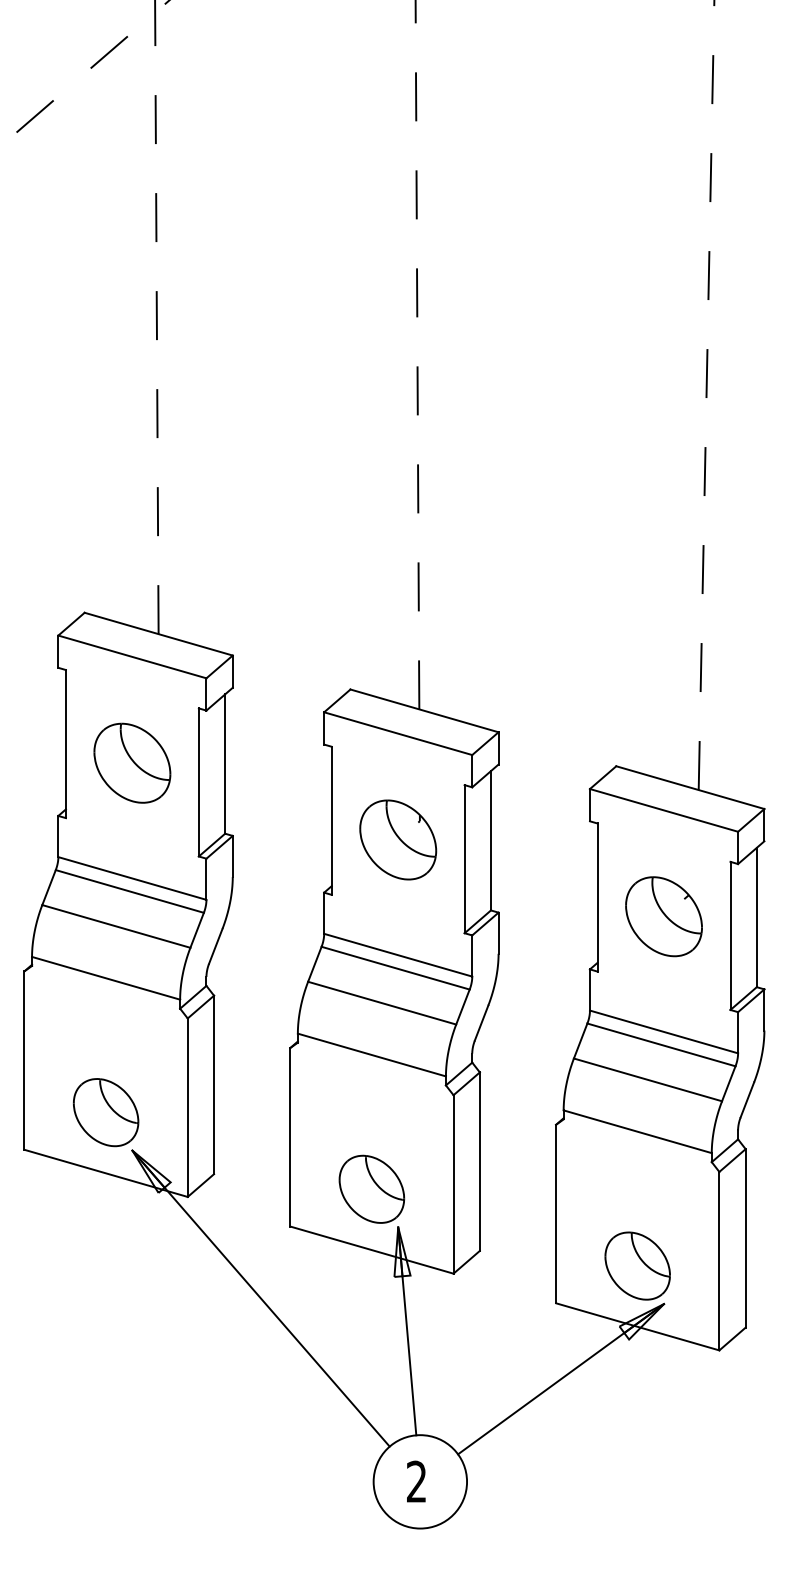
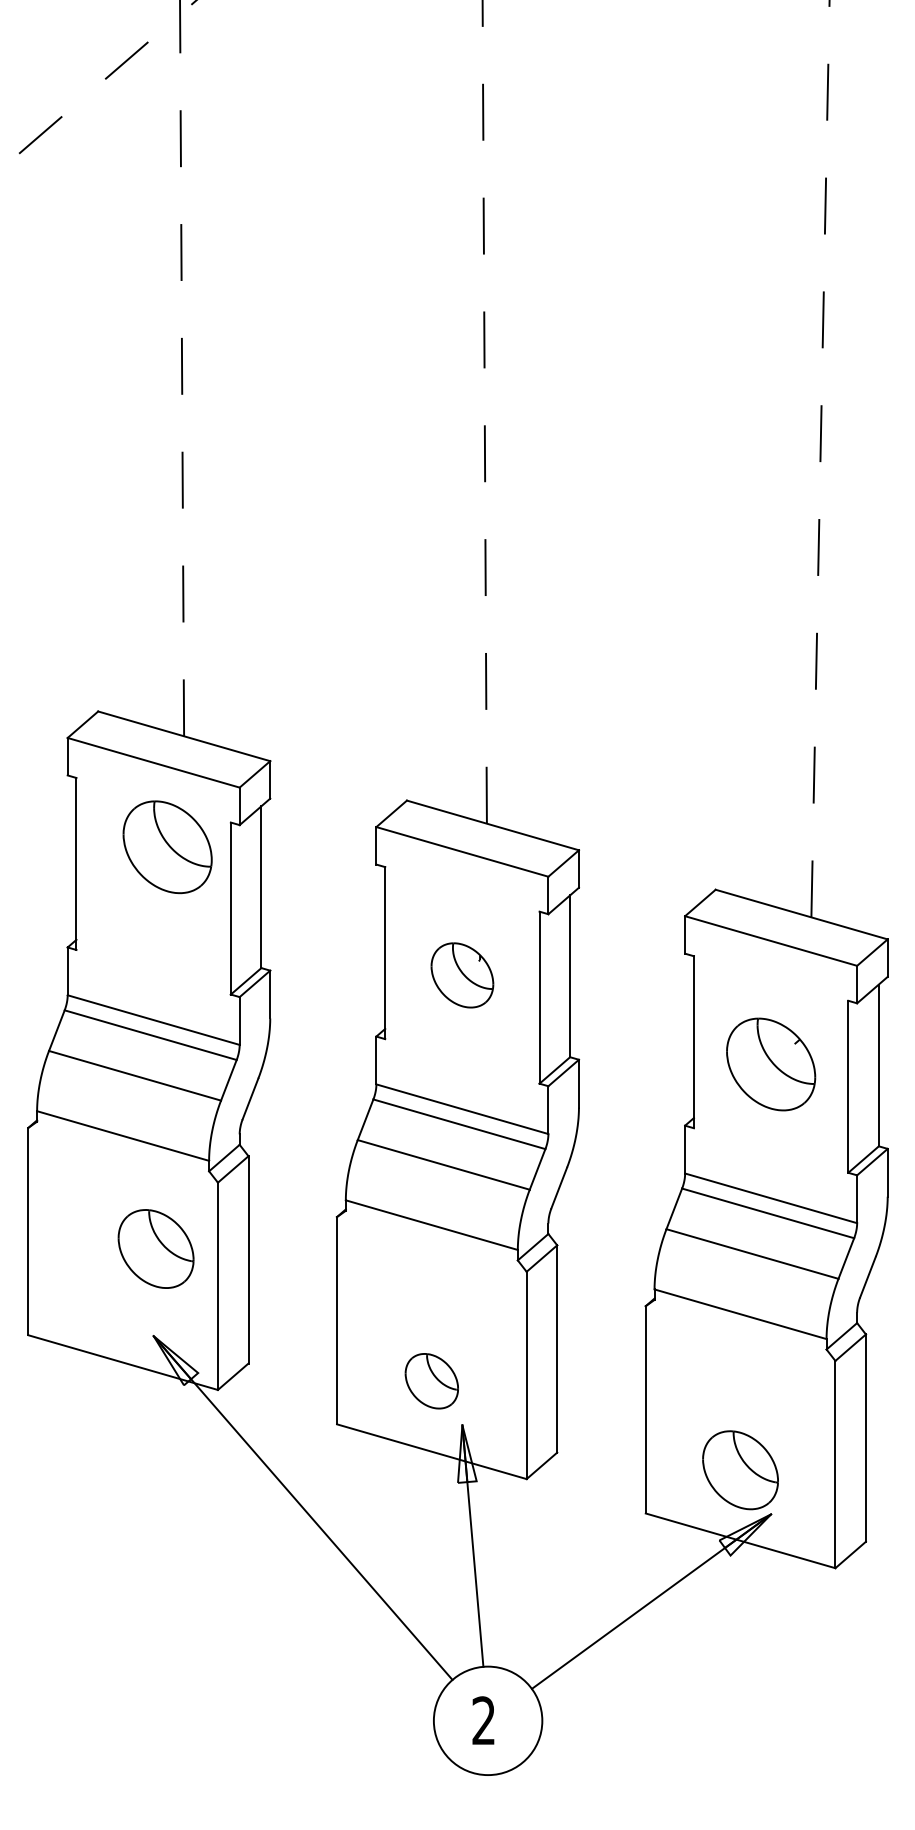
part: (132, 763) -> (167, 847), moved
part: (398, 840) -> (462, 975), size x0.7
part: (105, 1112) -> (155, 1248), moved
part: (371, 1189) -> (431, 1381), size x0.7

